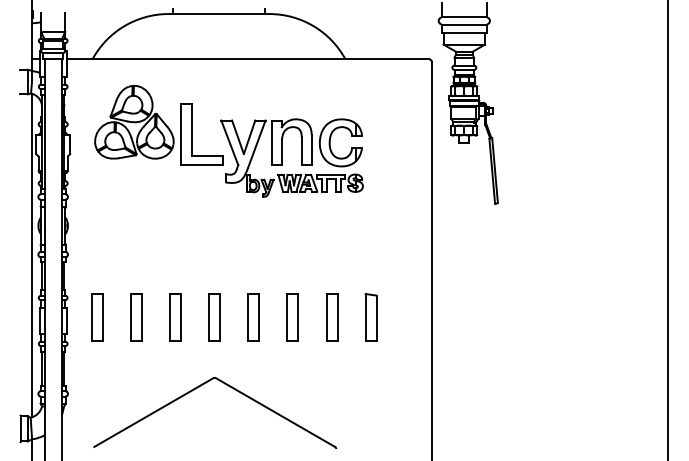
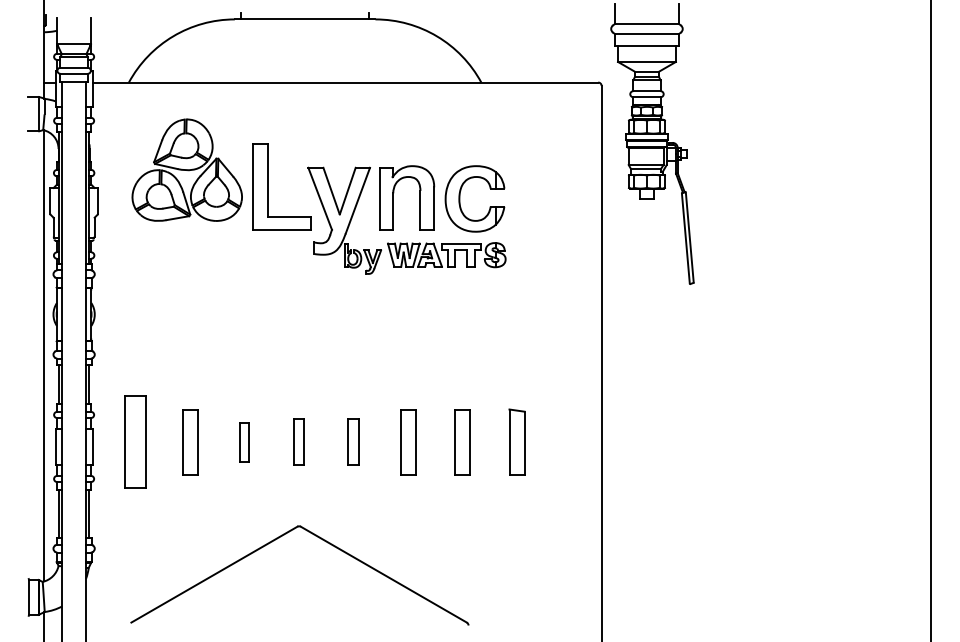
part: (97, 317) -> (135, 442), size x1.4
part: (175, 317) -> (244, 442), size x0.6
part: (214, 317) -> (298, 442), size x0.7
part: (253, 317) -> (353, 442), size x0.7

